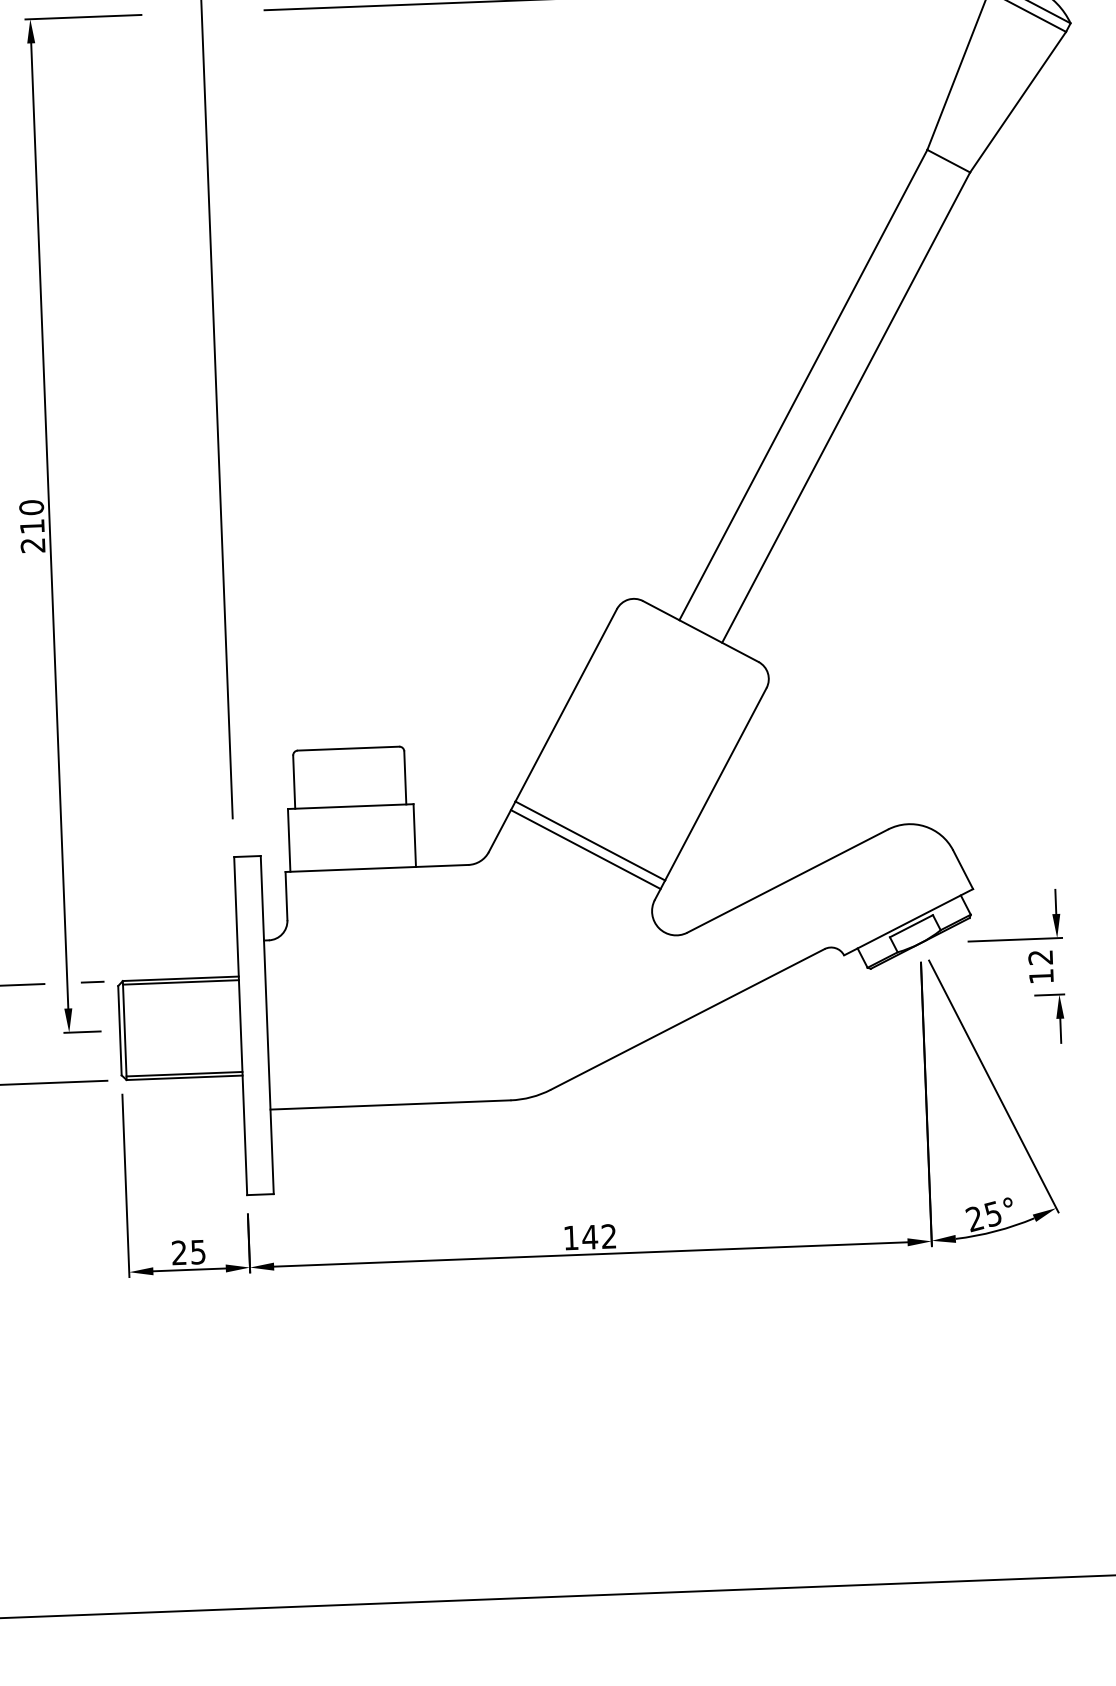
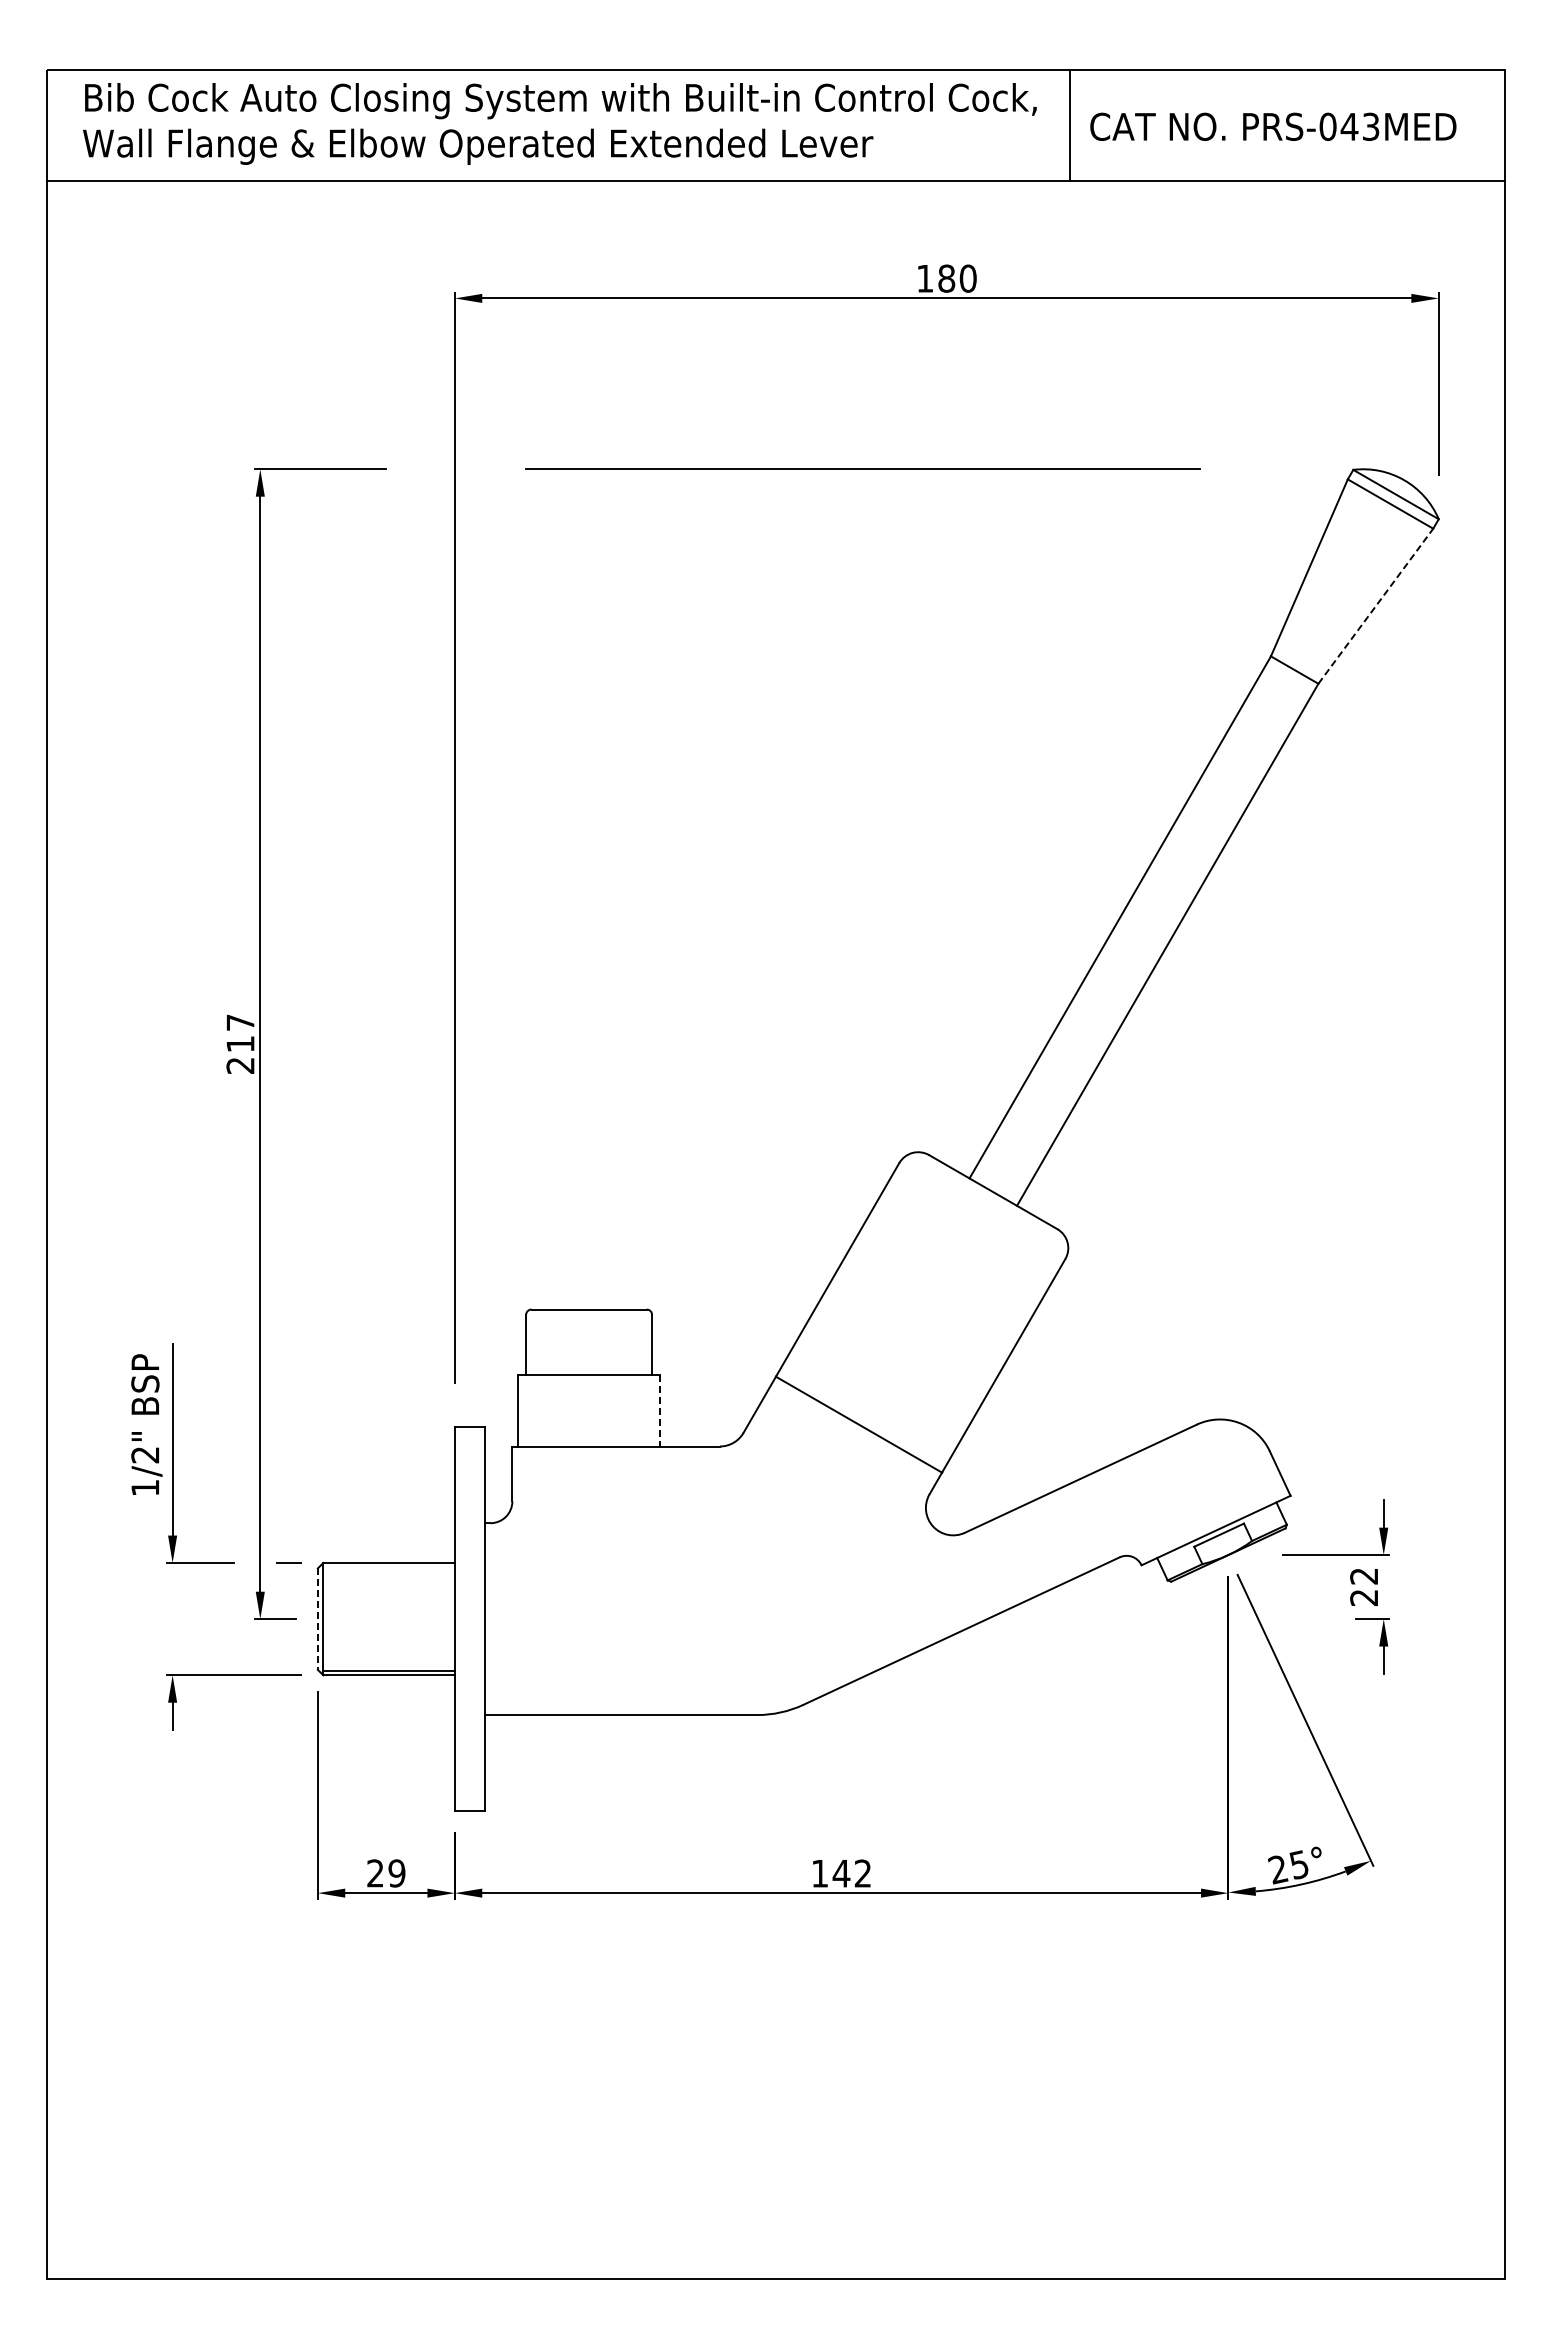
line: (1018, 101) -> (1376, 605), solid -> dashed
text: (31, 507) -> (240, 1022), 210 -> 217
line: (414, 835) -> (660, 1410), solid -> dashed
line: (585, 849) -> (853, 1434), removed
text: (1040, 977) -> (1363, 1598), 12 -> 22
line: (180, 982) -> (388, 1567), removed
line: (119, 1031) -> (317, 1619), solid -> dashed
text: (197, 1252) -> (396, 1873), 25 -> 29

